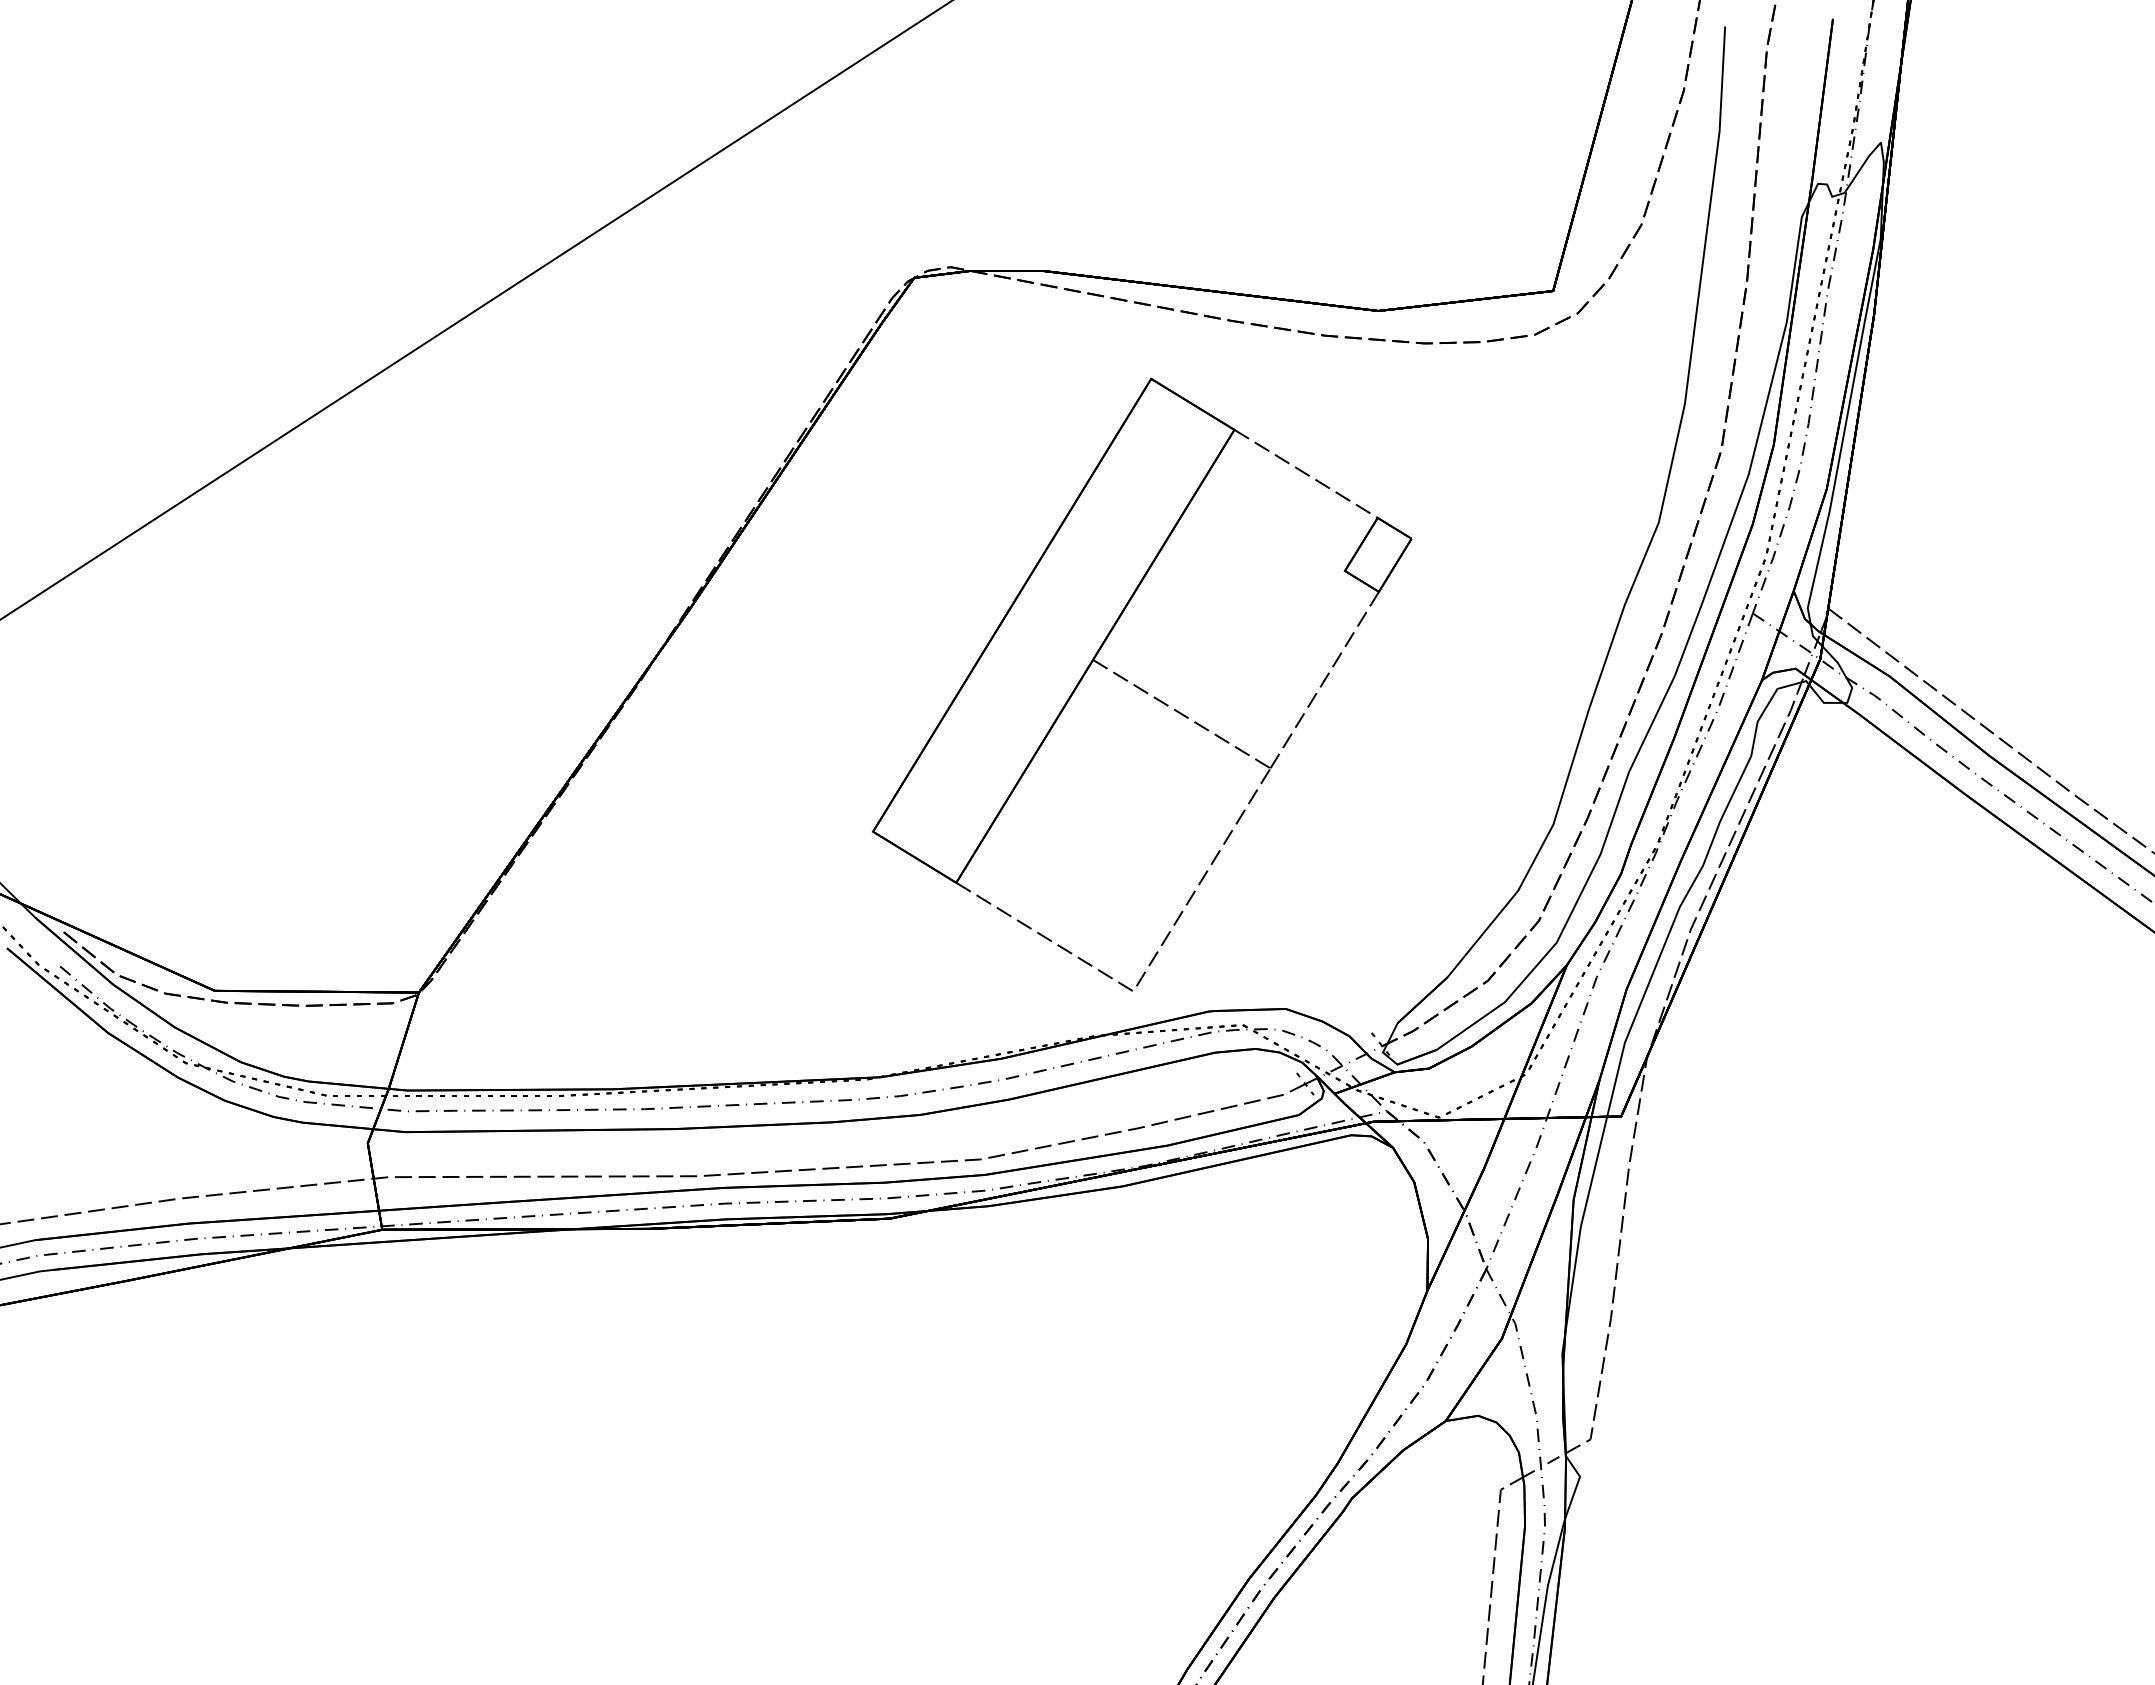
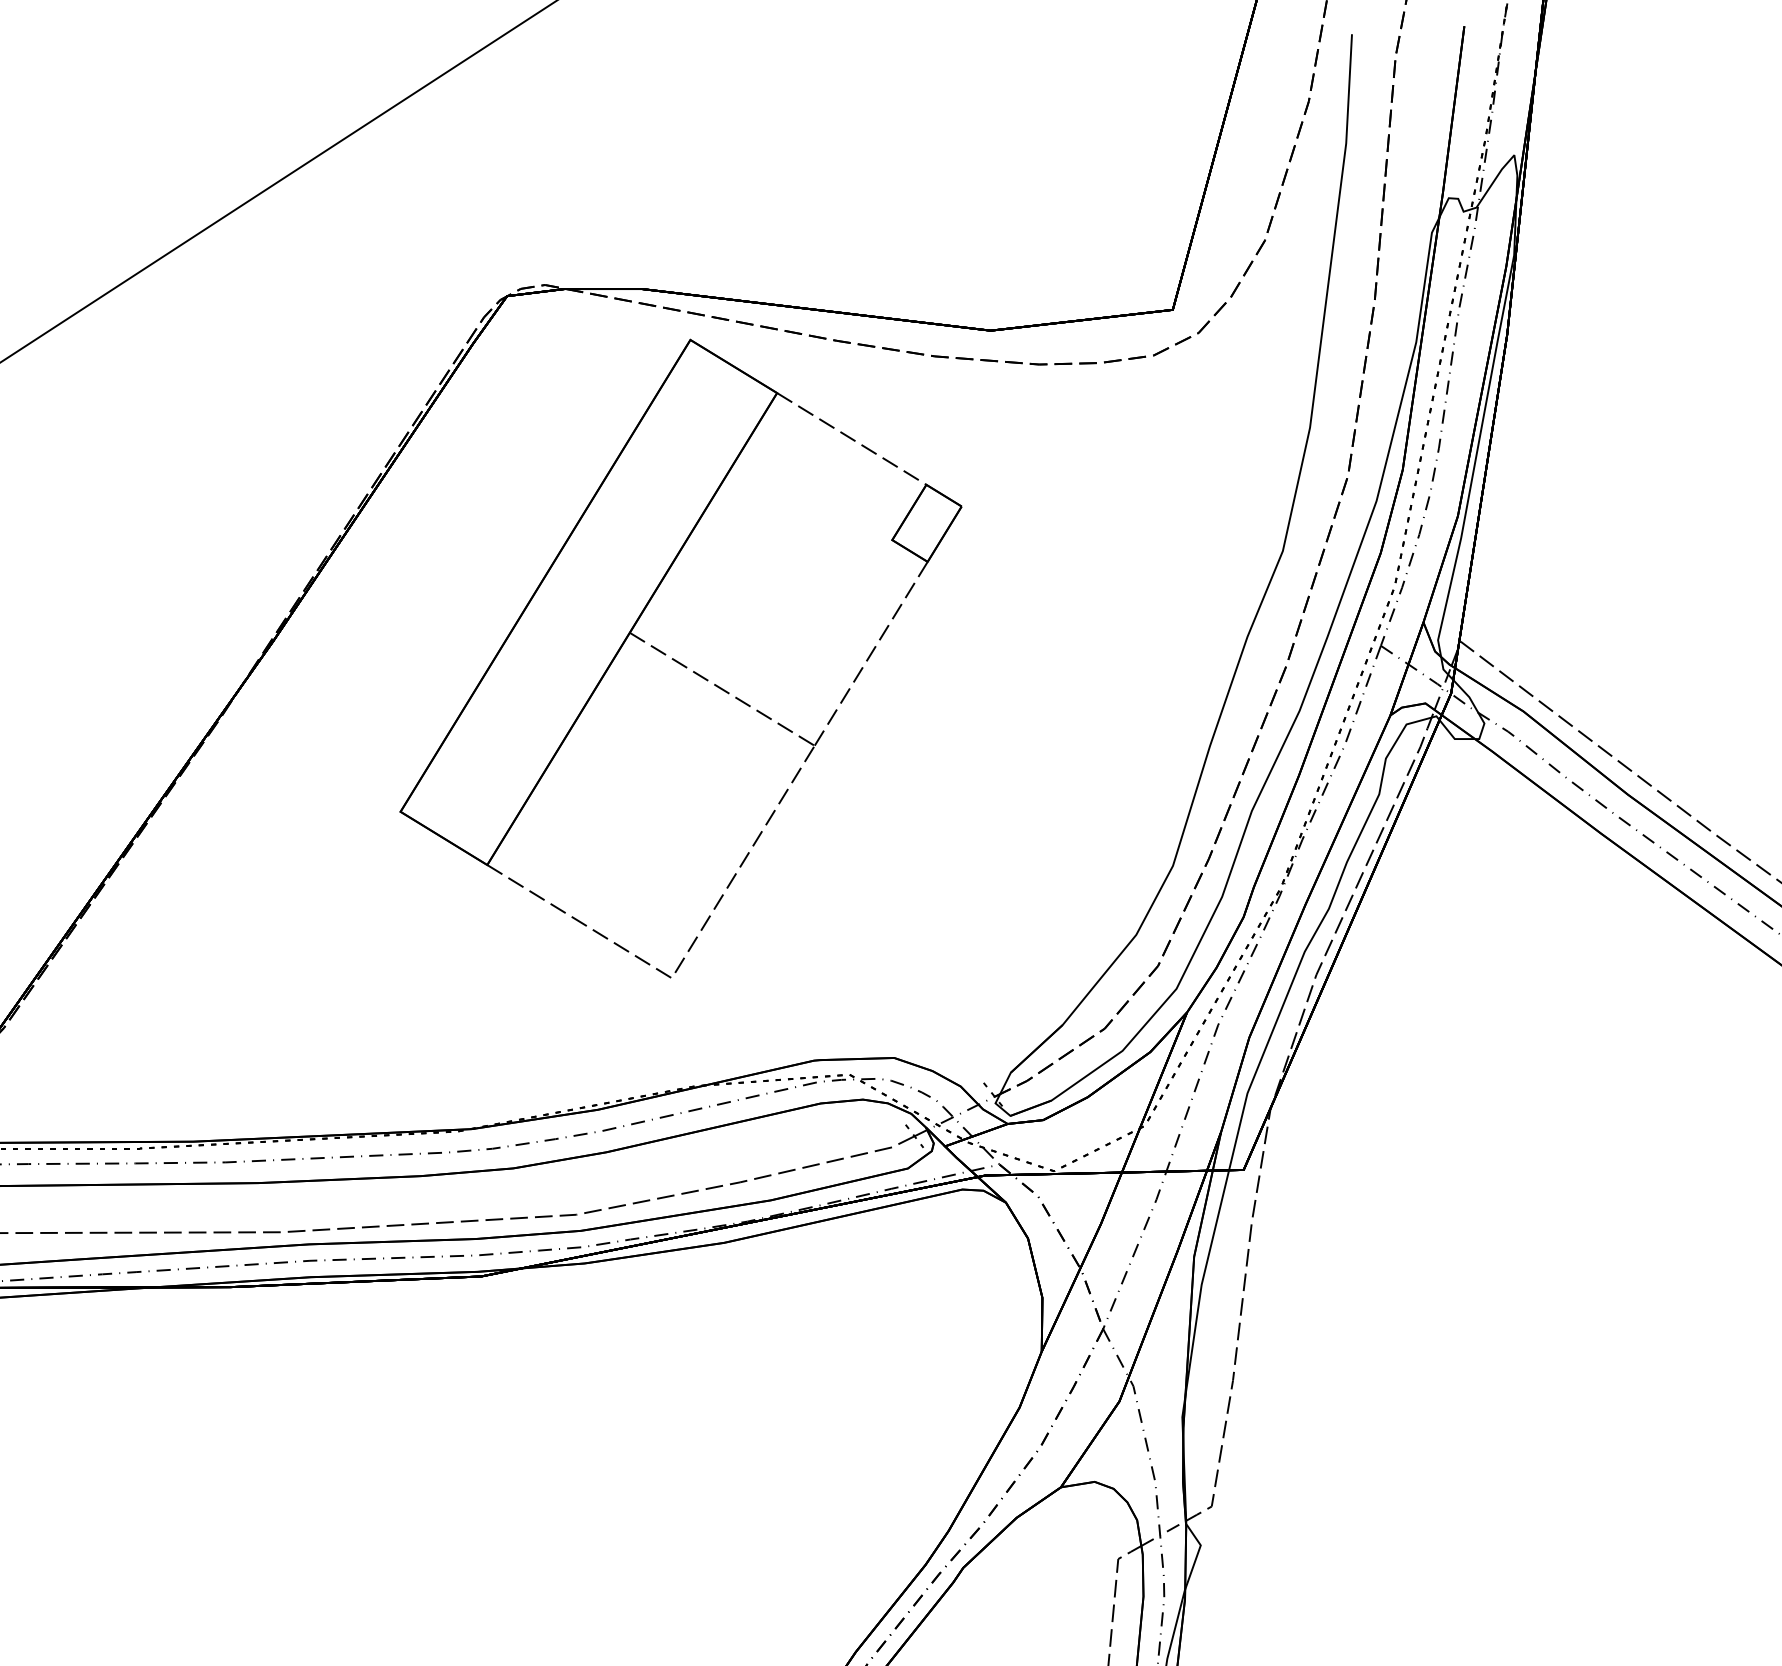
part: (1142, 684) -> (681, 658), moved

